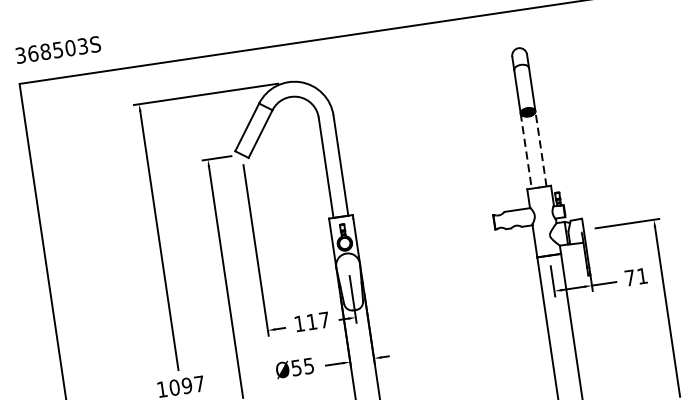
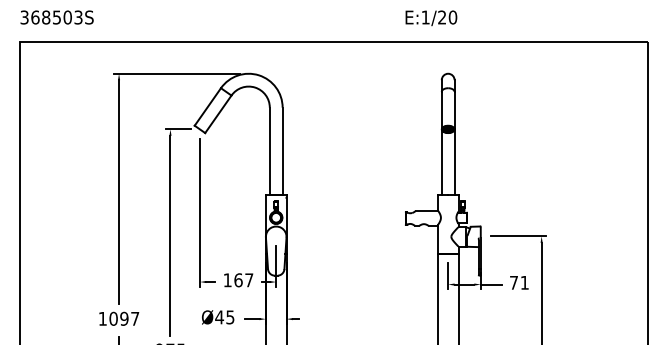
line: (540, 149) -> (454, 162), dashed -> solid
line: (525, 151) -> (441, 162), dashed -> solid
text: (312, 322) -> (238, 280), 117 -> 167
text: (296, 368) -> (219, 317), Ø55 -> Ø45

